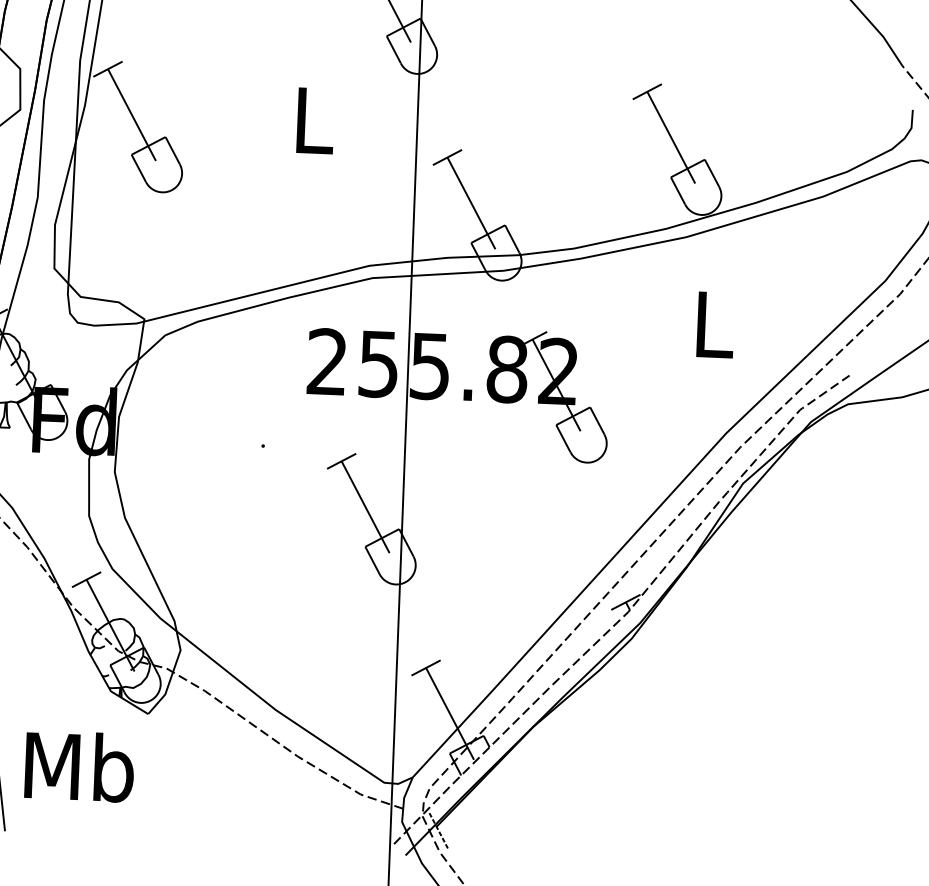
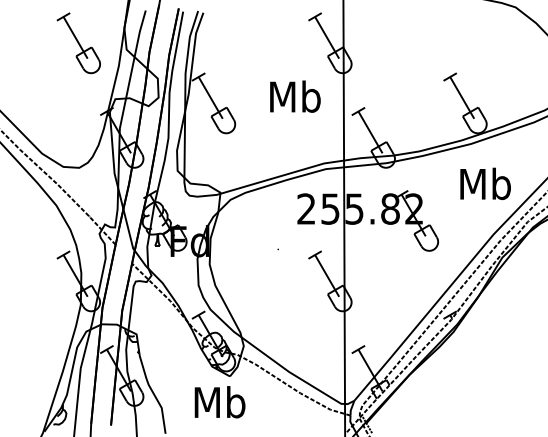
text: (313, 119) -> (295, 96), L -> Mb
text: (713, 323) -> (485, 183), L -> Mb
text: (78, 767) -> (219, 402), moved

